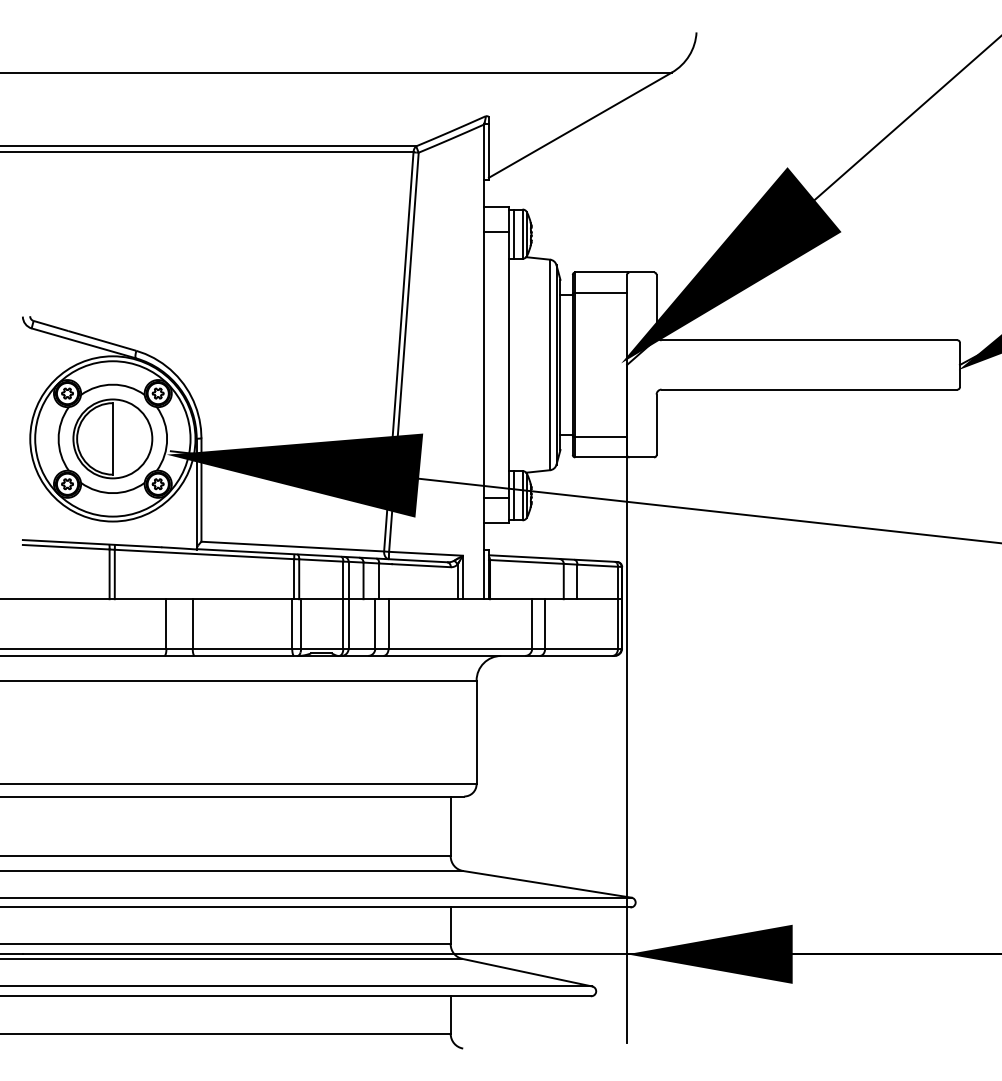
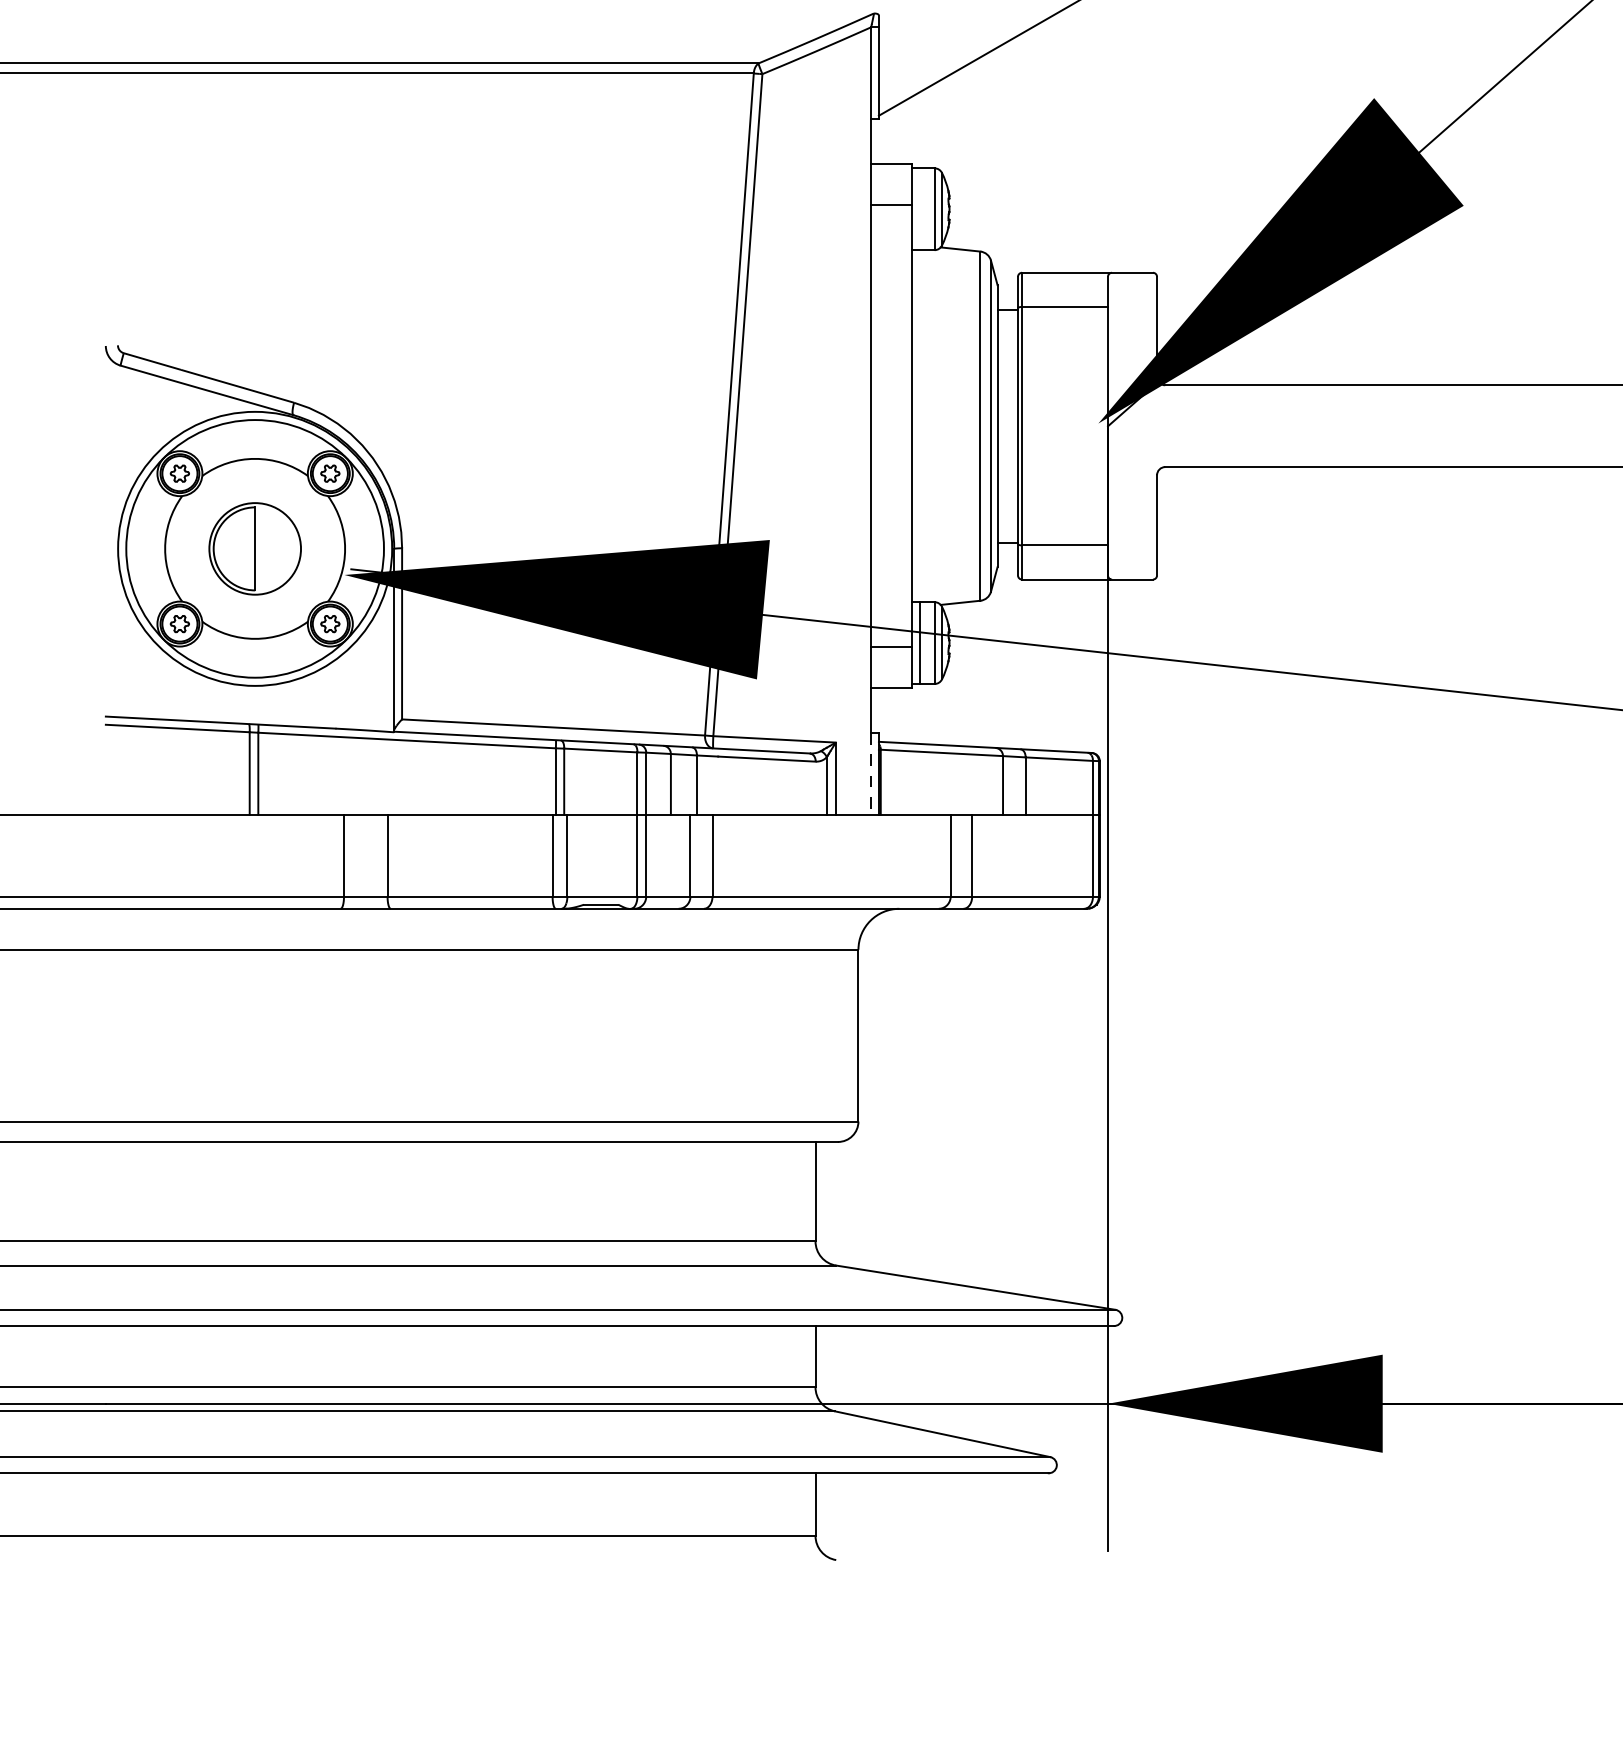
line: (513, 233) -> (919, 208), removed
part: (112, 438) -> (254, 548), size x0.7
line: (484, 574) -> (871, 773), solid -> dashed

